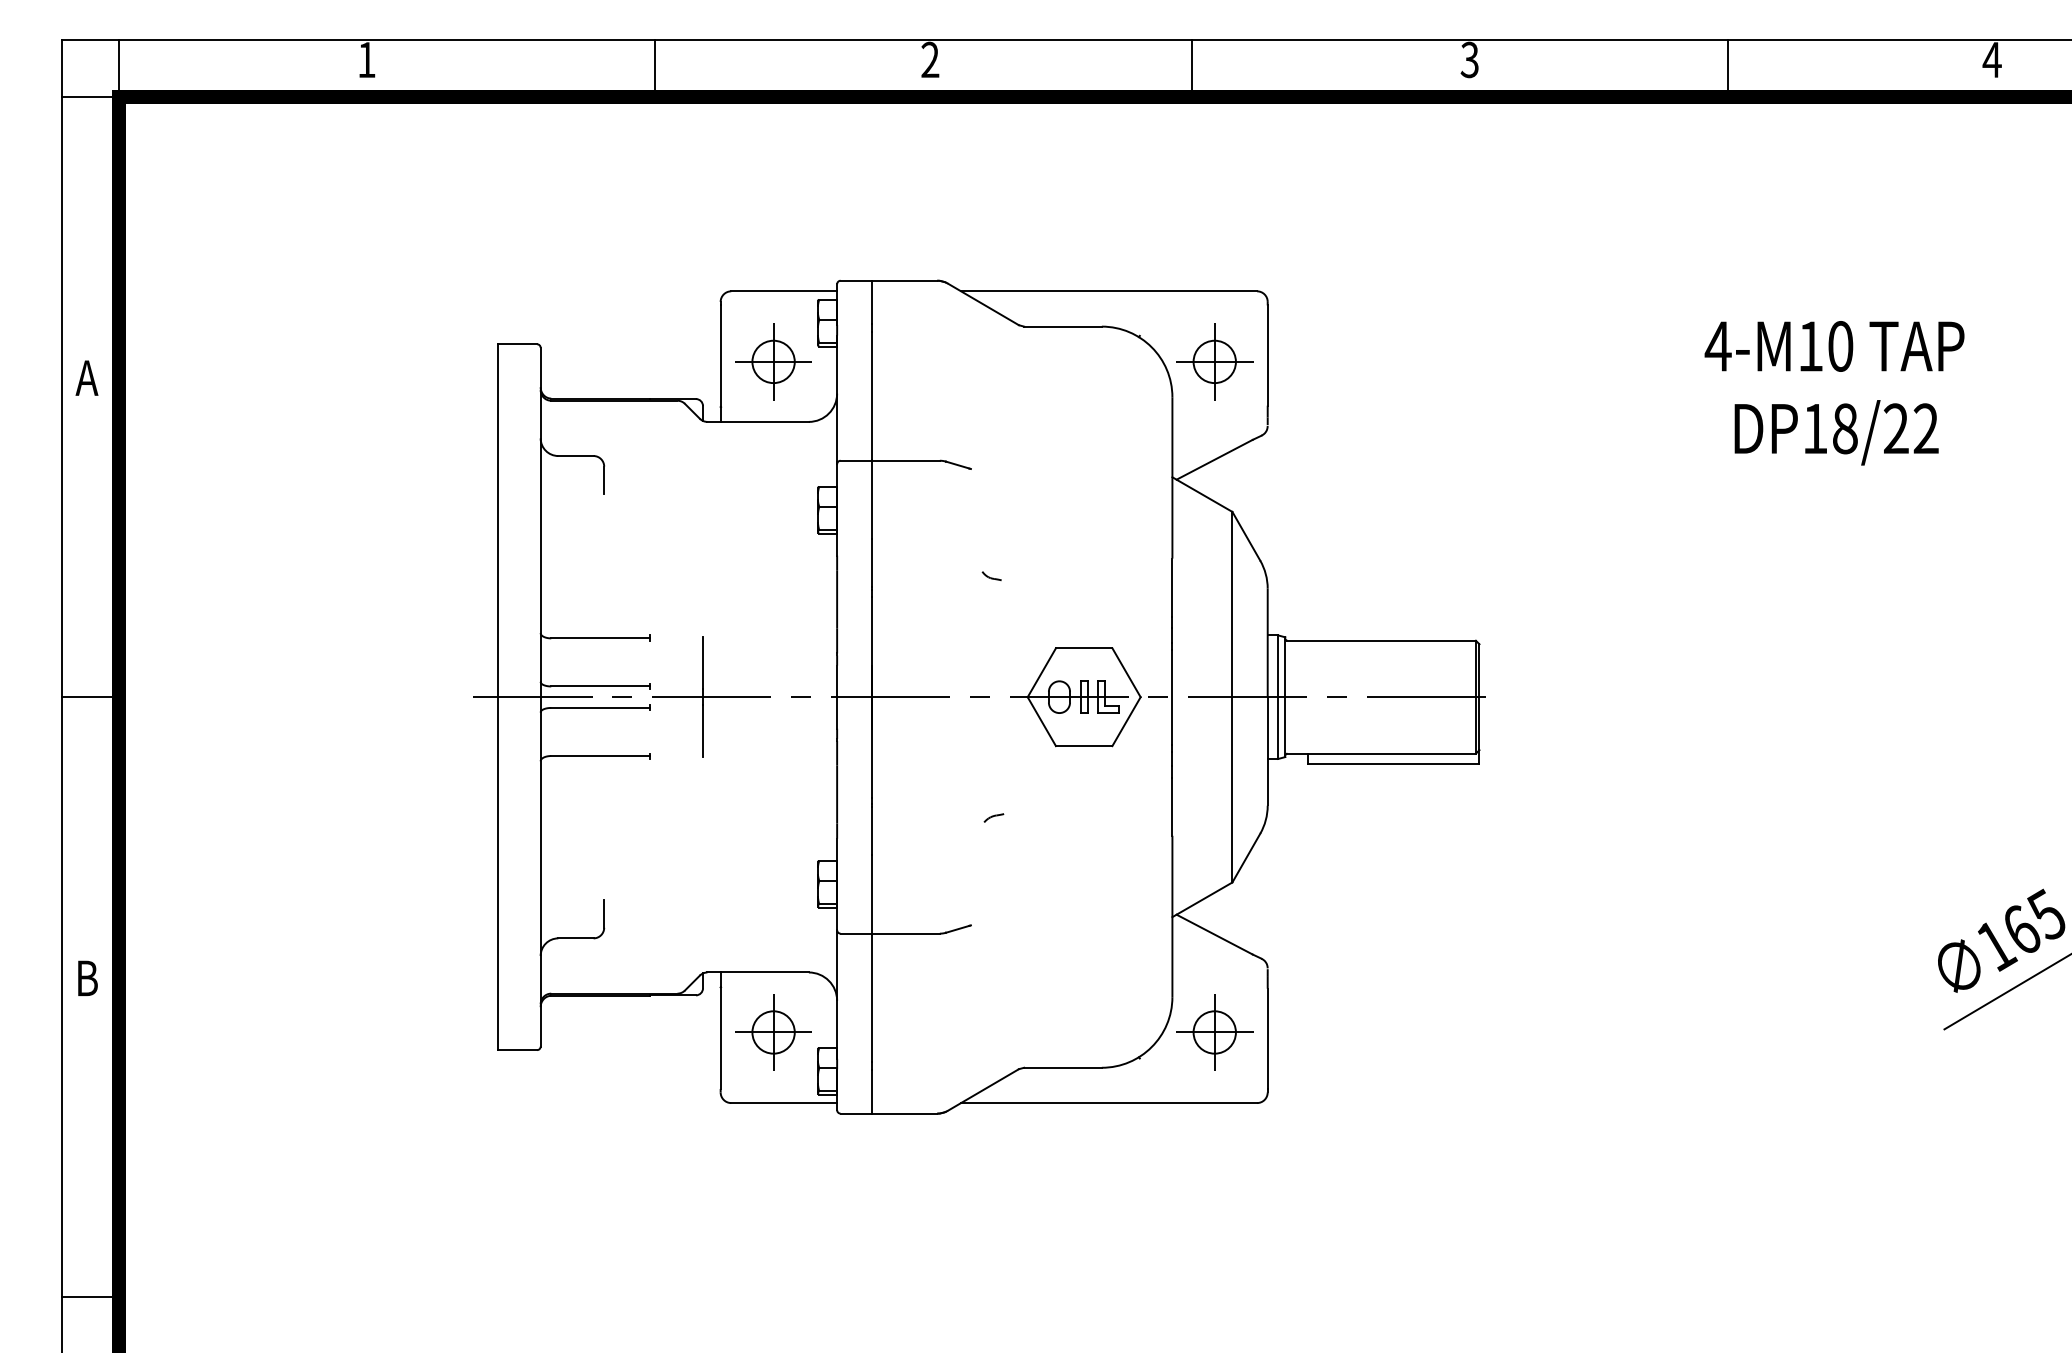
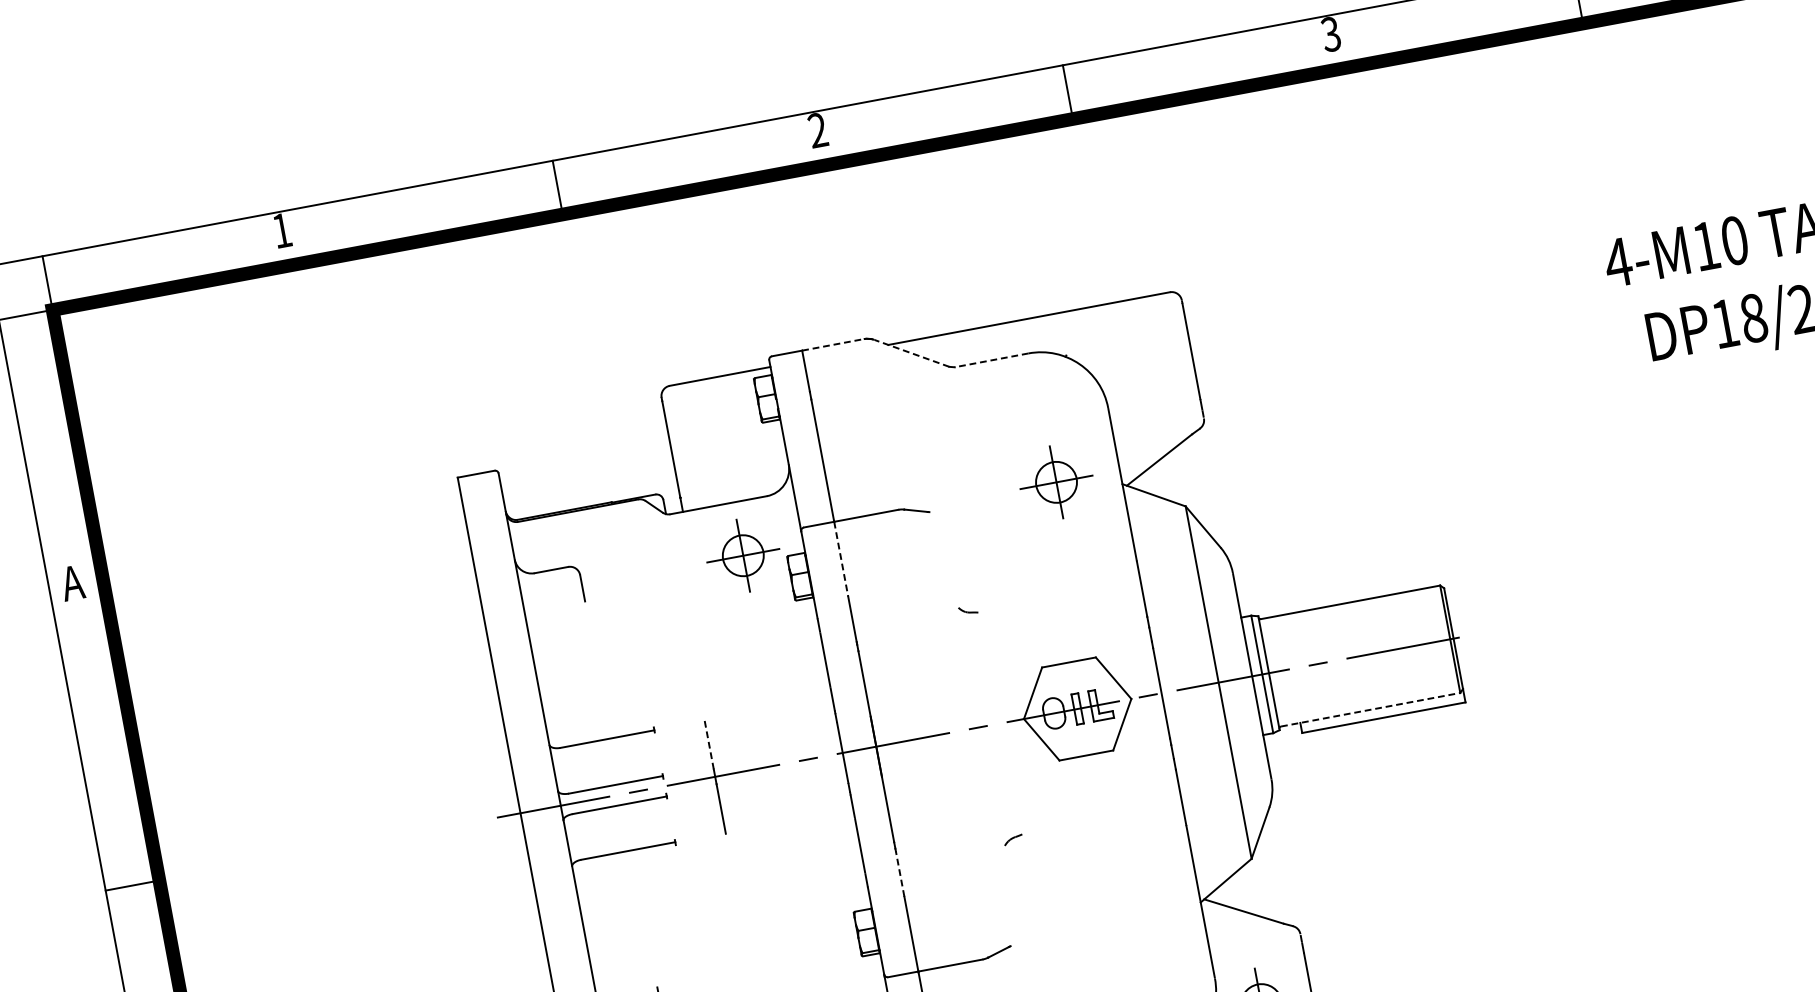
line: (905, 280) -> (833, 344), solid -> dashed
line: (983, 304) -> (912, 353), solid -> dashed
line: (1063, 326) -> (992, 360), solid -> dashed
part: (773, 361) -> (743, 555), moved
part: (1214, 361) -> (1056, 482), moved
line: (872, 500) -> (841, 559), solid -> dashed
line: (703, 662) -> (709, 743), solid -> dashed
line: (1382, 753) -> (1371, 709), solid -> dashed
line: (872, 831) -> (900, 874), solid -> dashed

